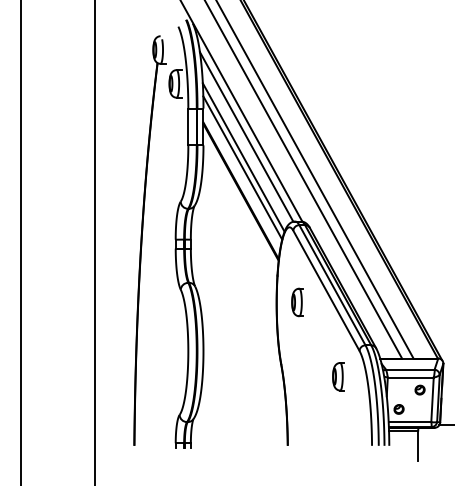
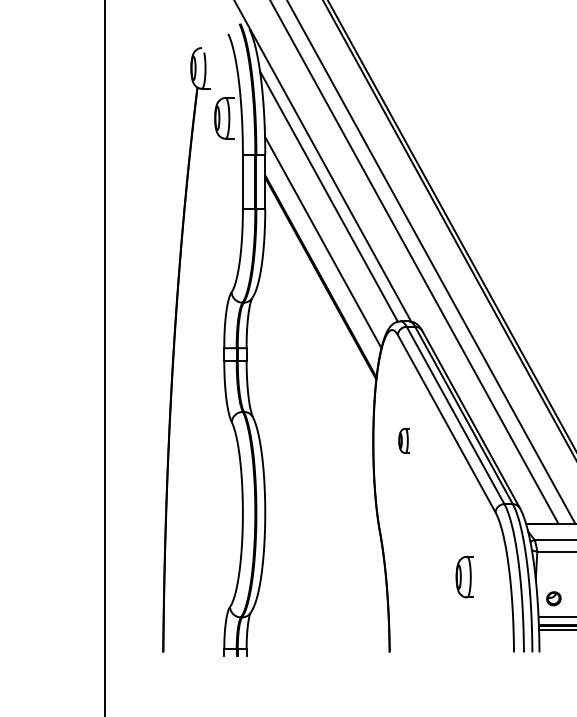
line: (243, 157) -> (324, 226), removed
part: (297, 302) -> (404, 440), size x0.6
part: (338, 376) -> (464, 576), moved

